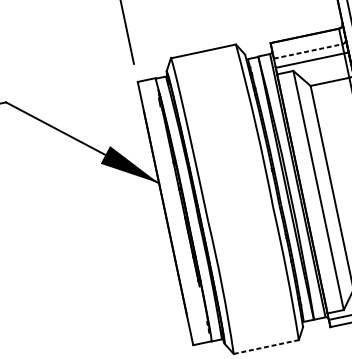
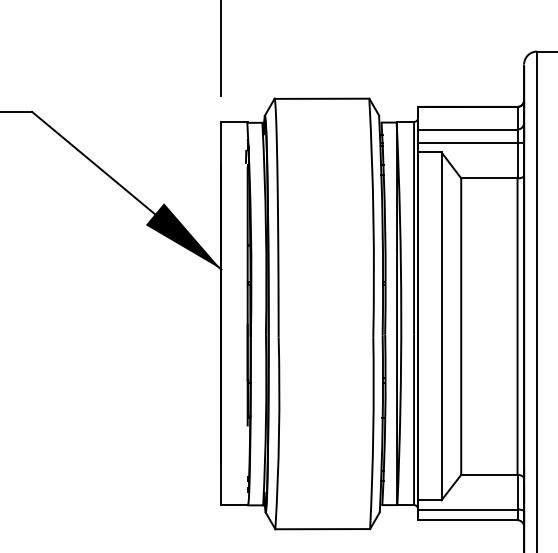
line: (307, 51) -> (467, 129), dashed -> solid
line: (266, 347) -> (323, 529), dashed -> solid

